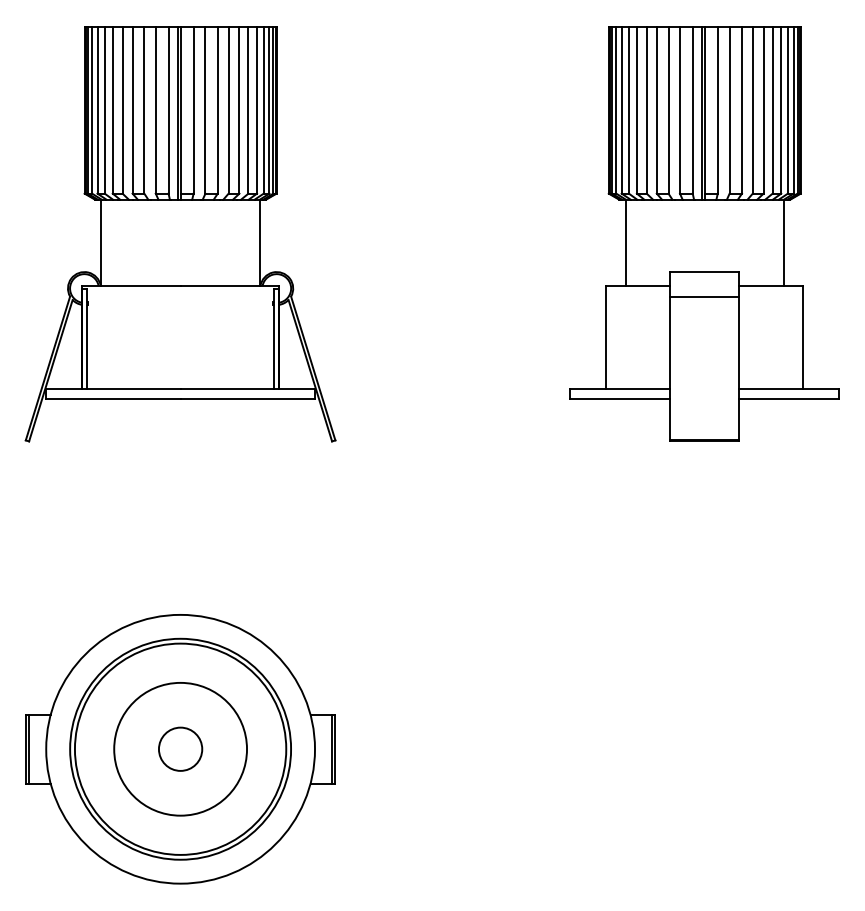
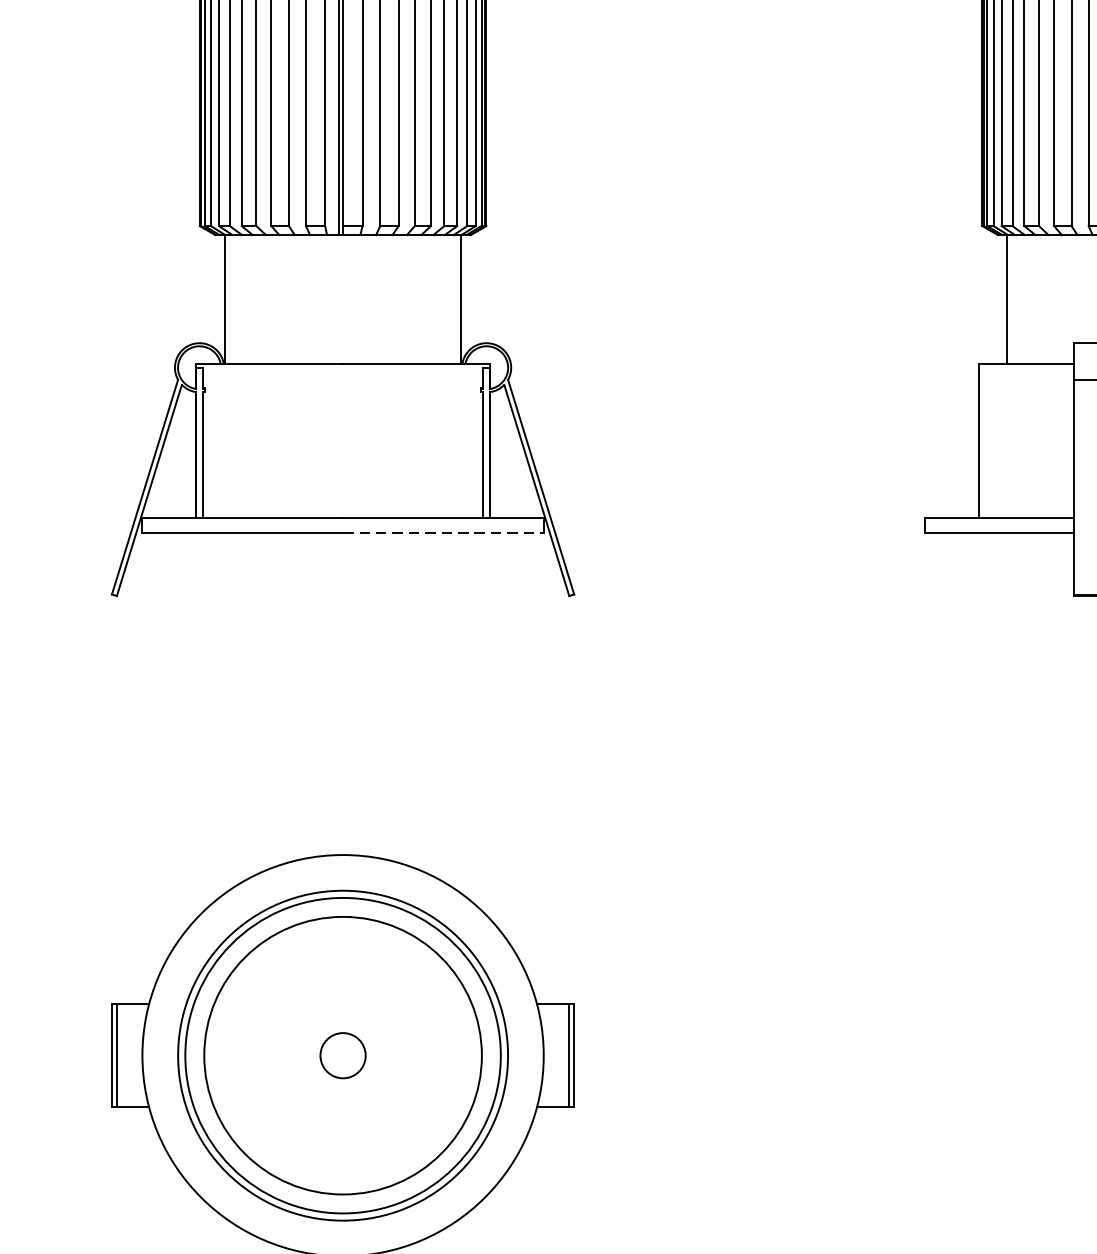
line: (248, 399) -> (444, 533), solid -> dashed
circle: (180, 748) -> (342, 1054), size x0.7
circle: (180, 748) -> (342, 1054), size x1.4

